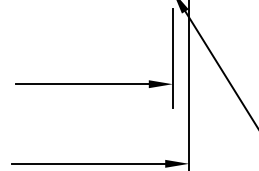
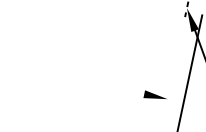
line: (172, 58) -> (172, 73), removed
line: (82, 84) -> (79, 80), removed

